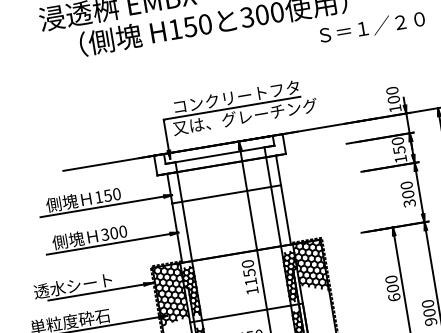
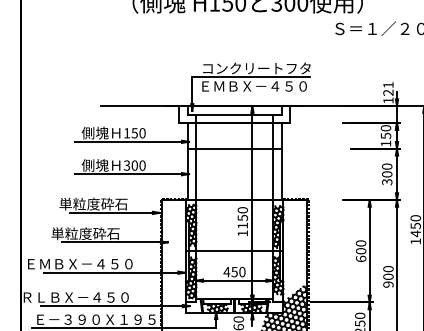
text: (393, 94) -> (388, 88), 100 -> 121
text: (245, 117) -> (261, 86), 又は、グレーチング -> ＥＭＢＸ－４５０
hatch: (311, 267) -> (295, 222), removed
text: (73, 285) -> (93, 203), 透水シート -> 単粒度砕石
hatch: (171, 294) -> (174, 225), removed

